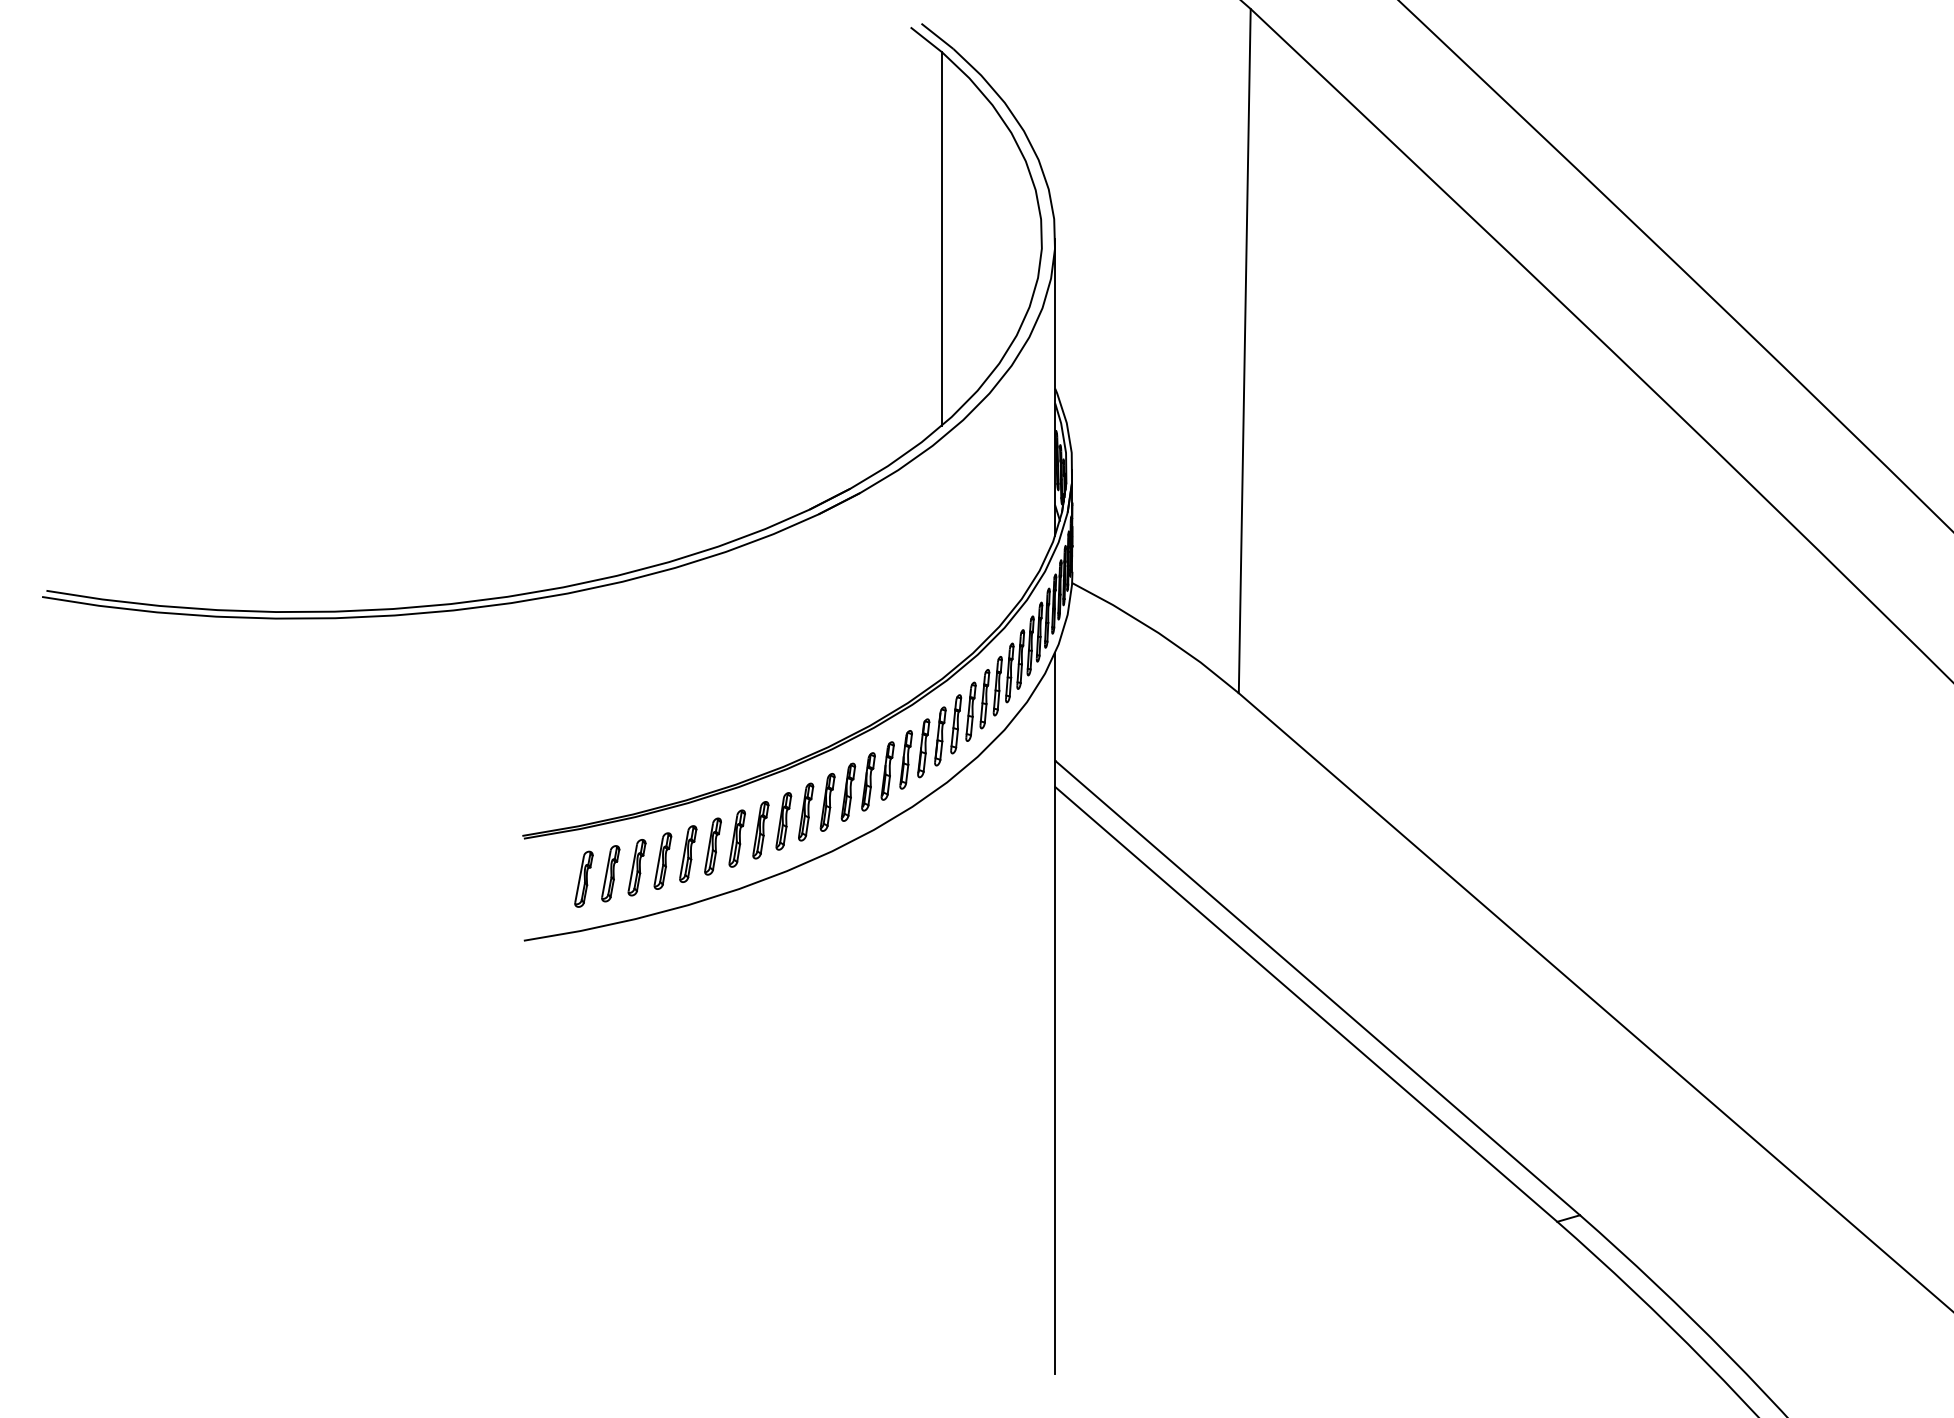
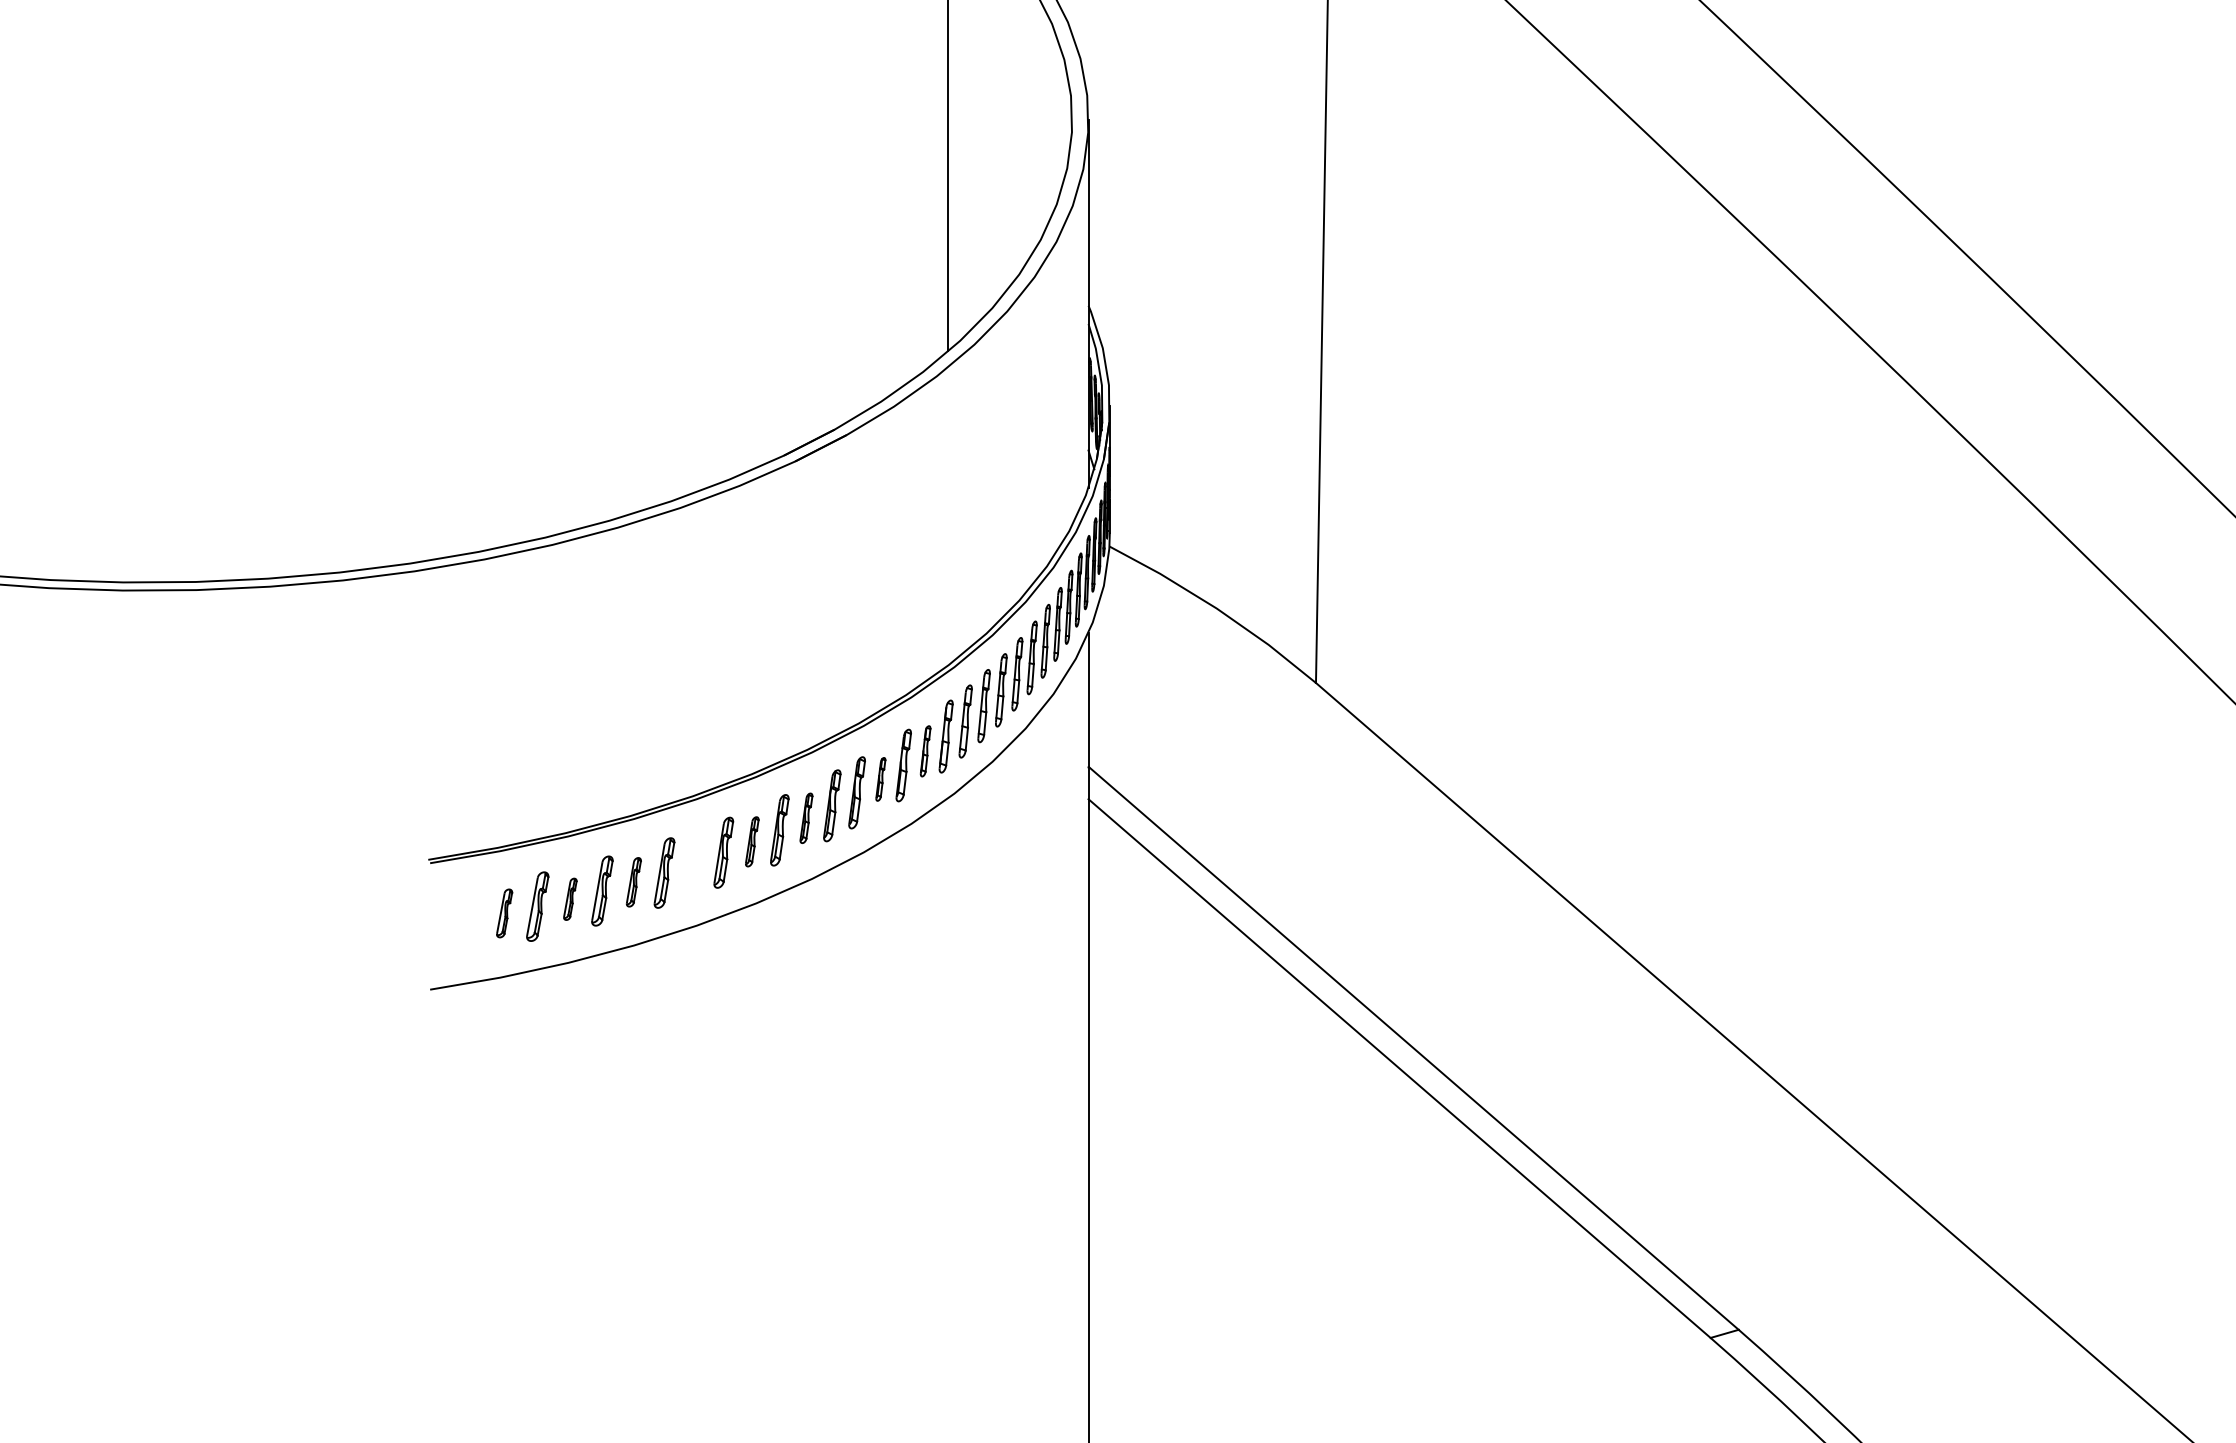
part: (923, 748) -> (925, 751), size x0.7
part: (887, 770) -> (880, 778), size x0.6
part: (827, 802) -> (806, 818), size x0.7
part: (783, 821) -> (751, 841), size x0.7
part: (736, 838) -> (693, 863), removed
part: (688, 853) -> (634, 881), size x0.7
part: (636, 867) -> (569, 898), size x0.6
part: (583, 878) -> (504, 912), size x0.7

